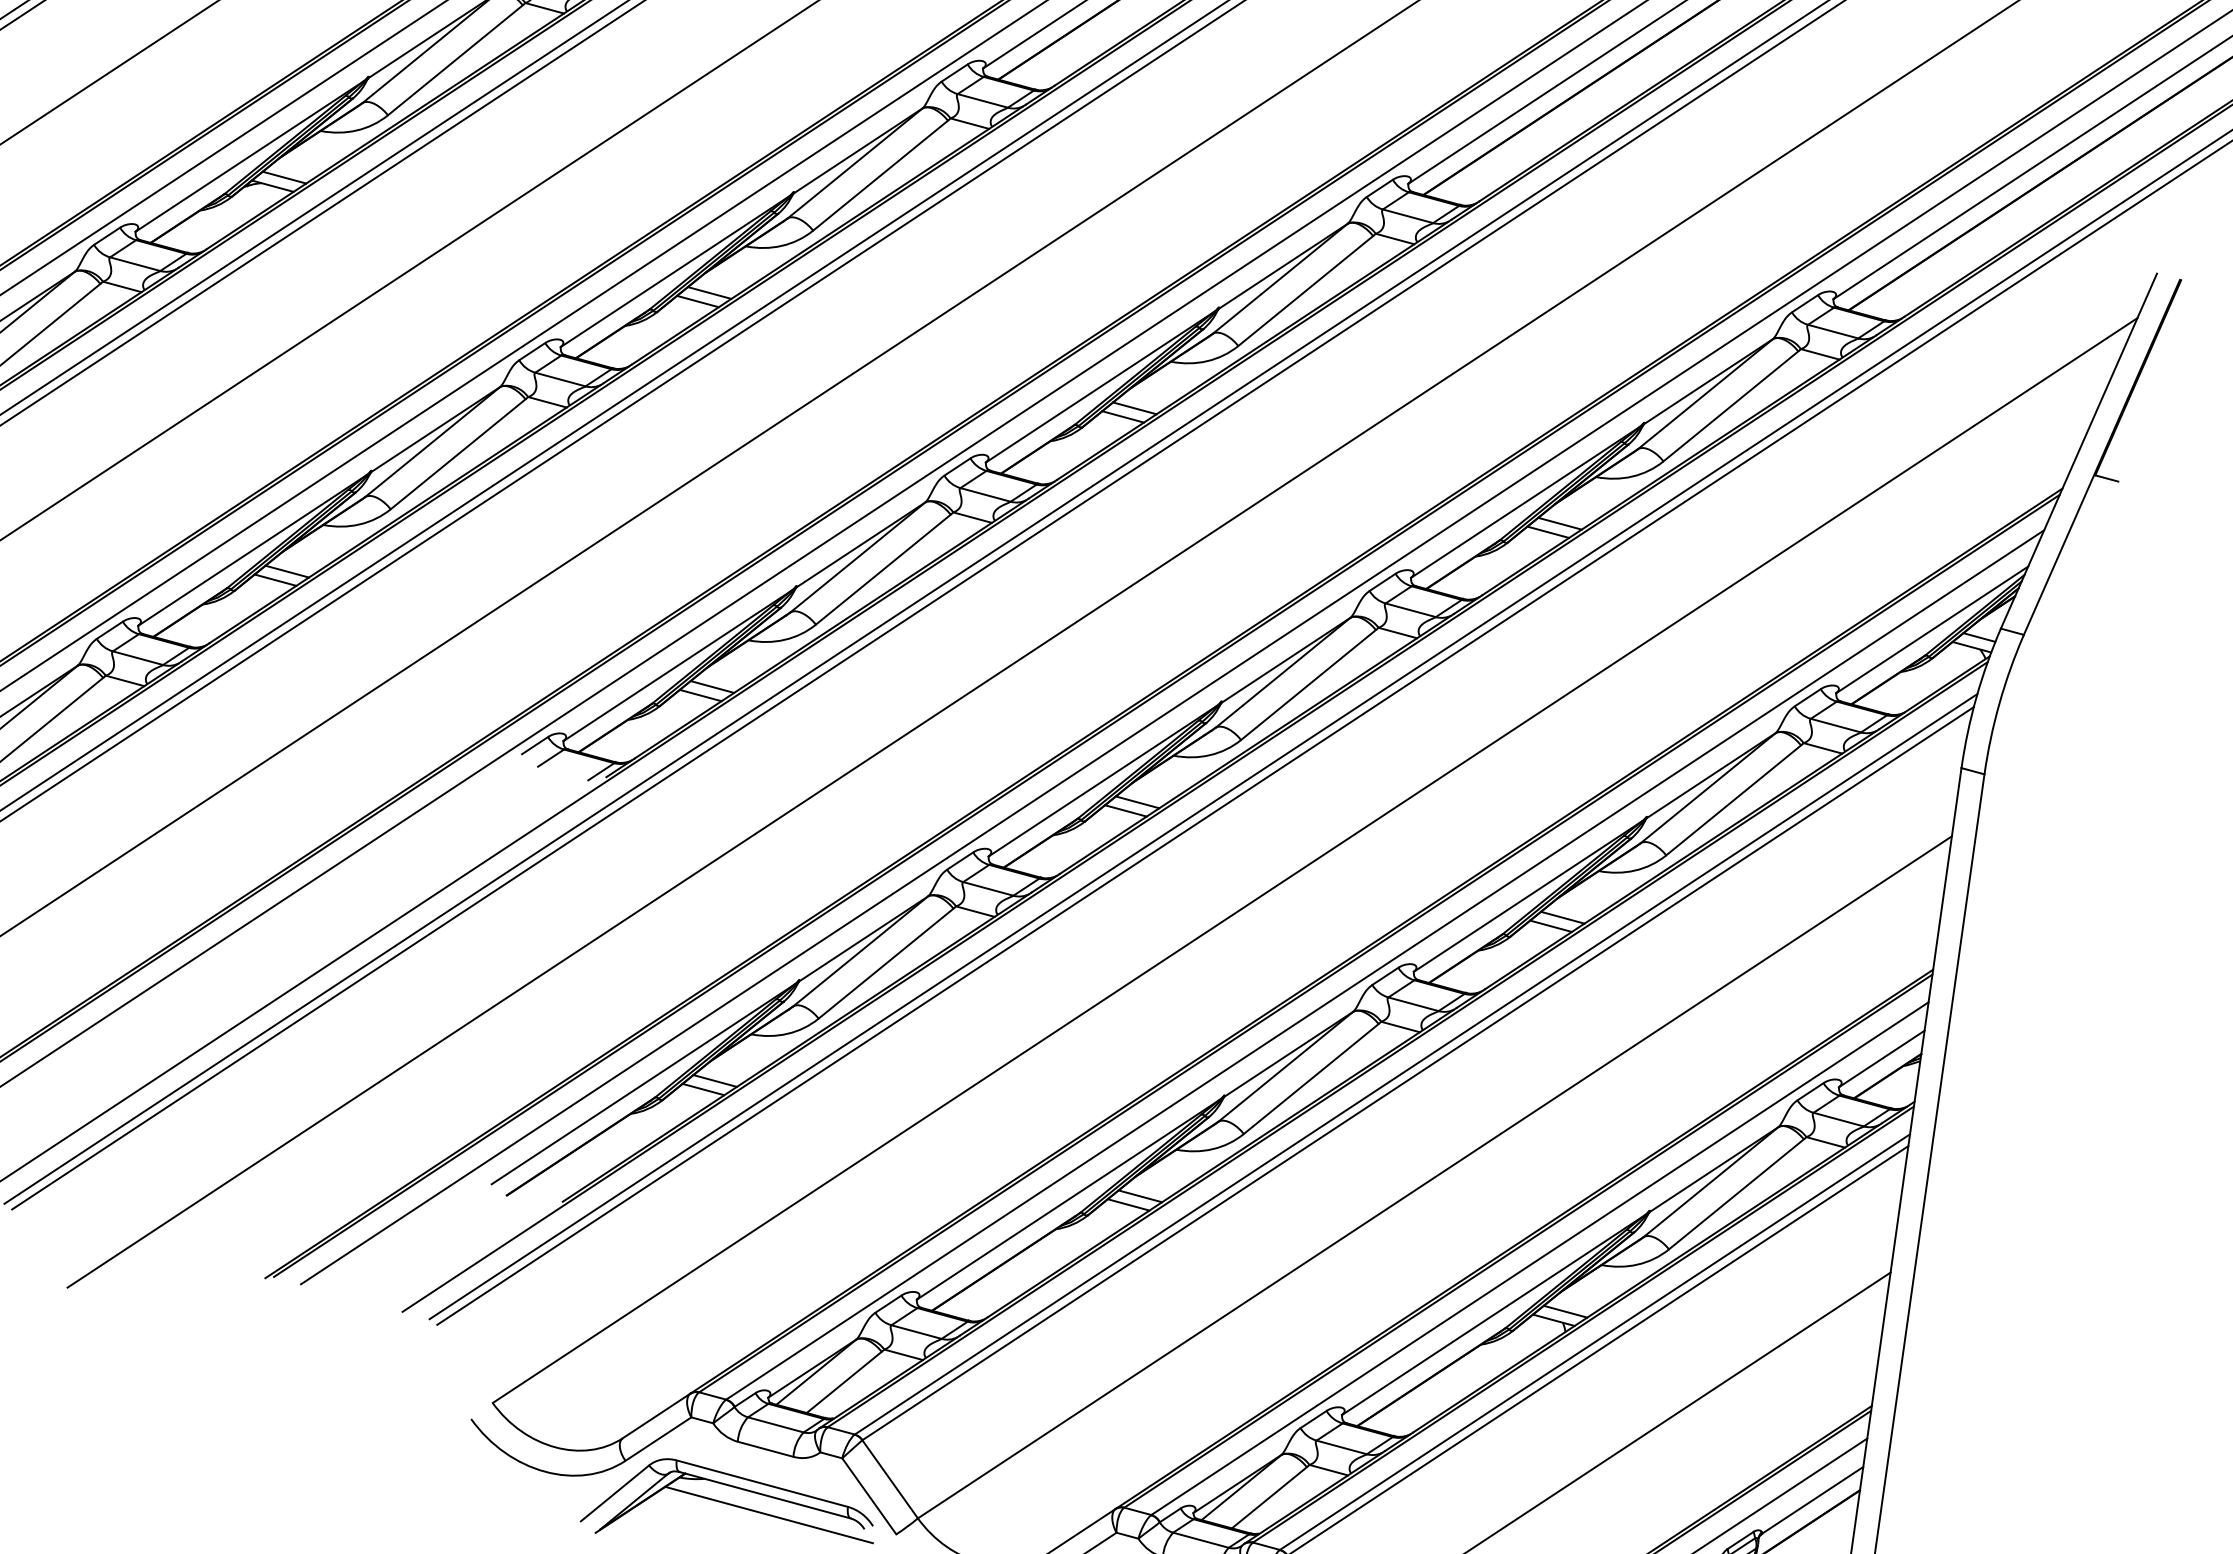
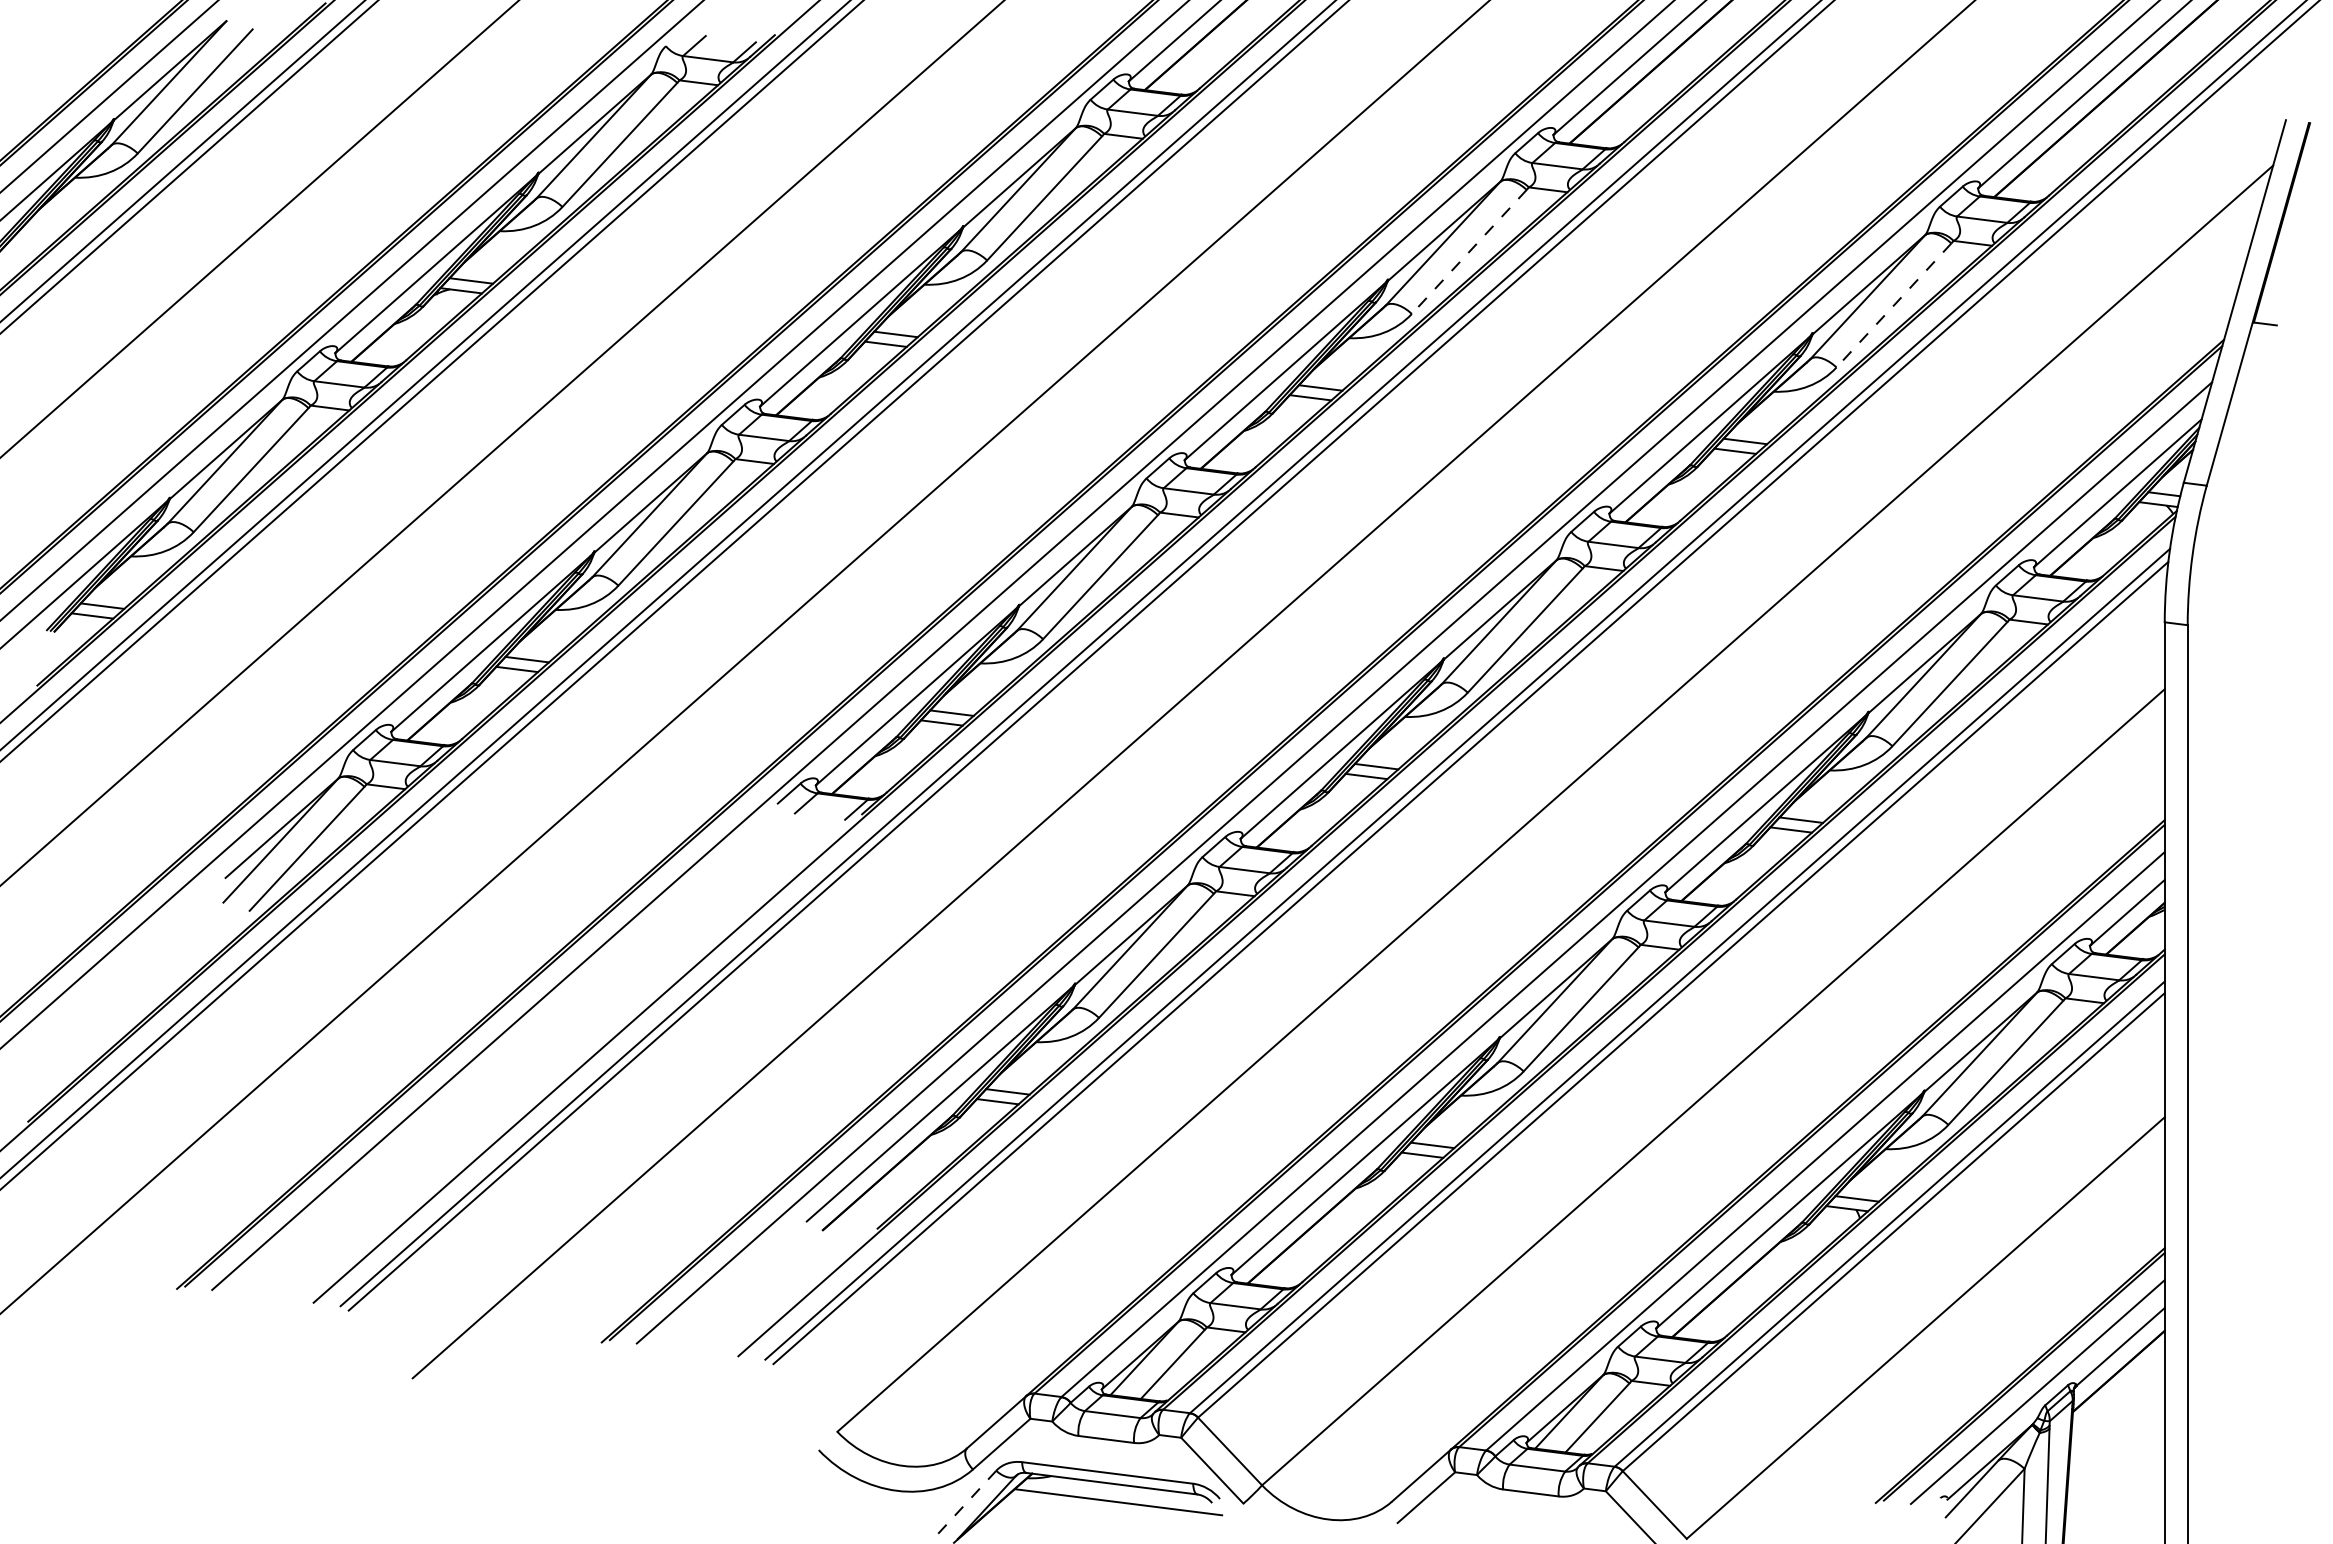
line: (1306, 290) -> (1469, 251), solid -> dashed
line: (1730, 406) -> (1893, 305), solid -> dashed
line: (615, 1493) -> (967, 1502), solid -> dashed

